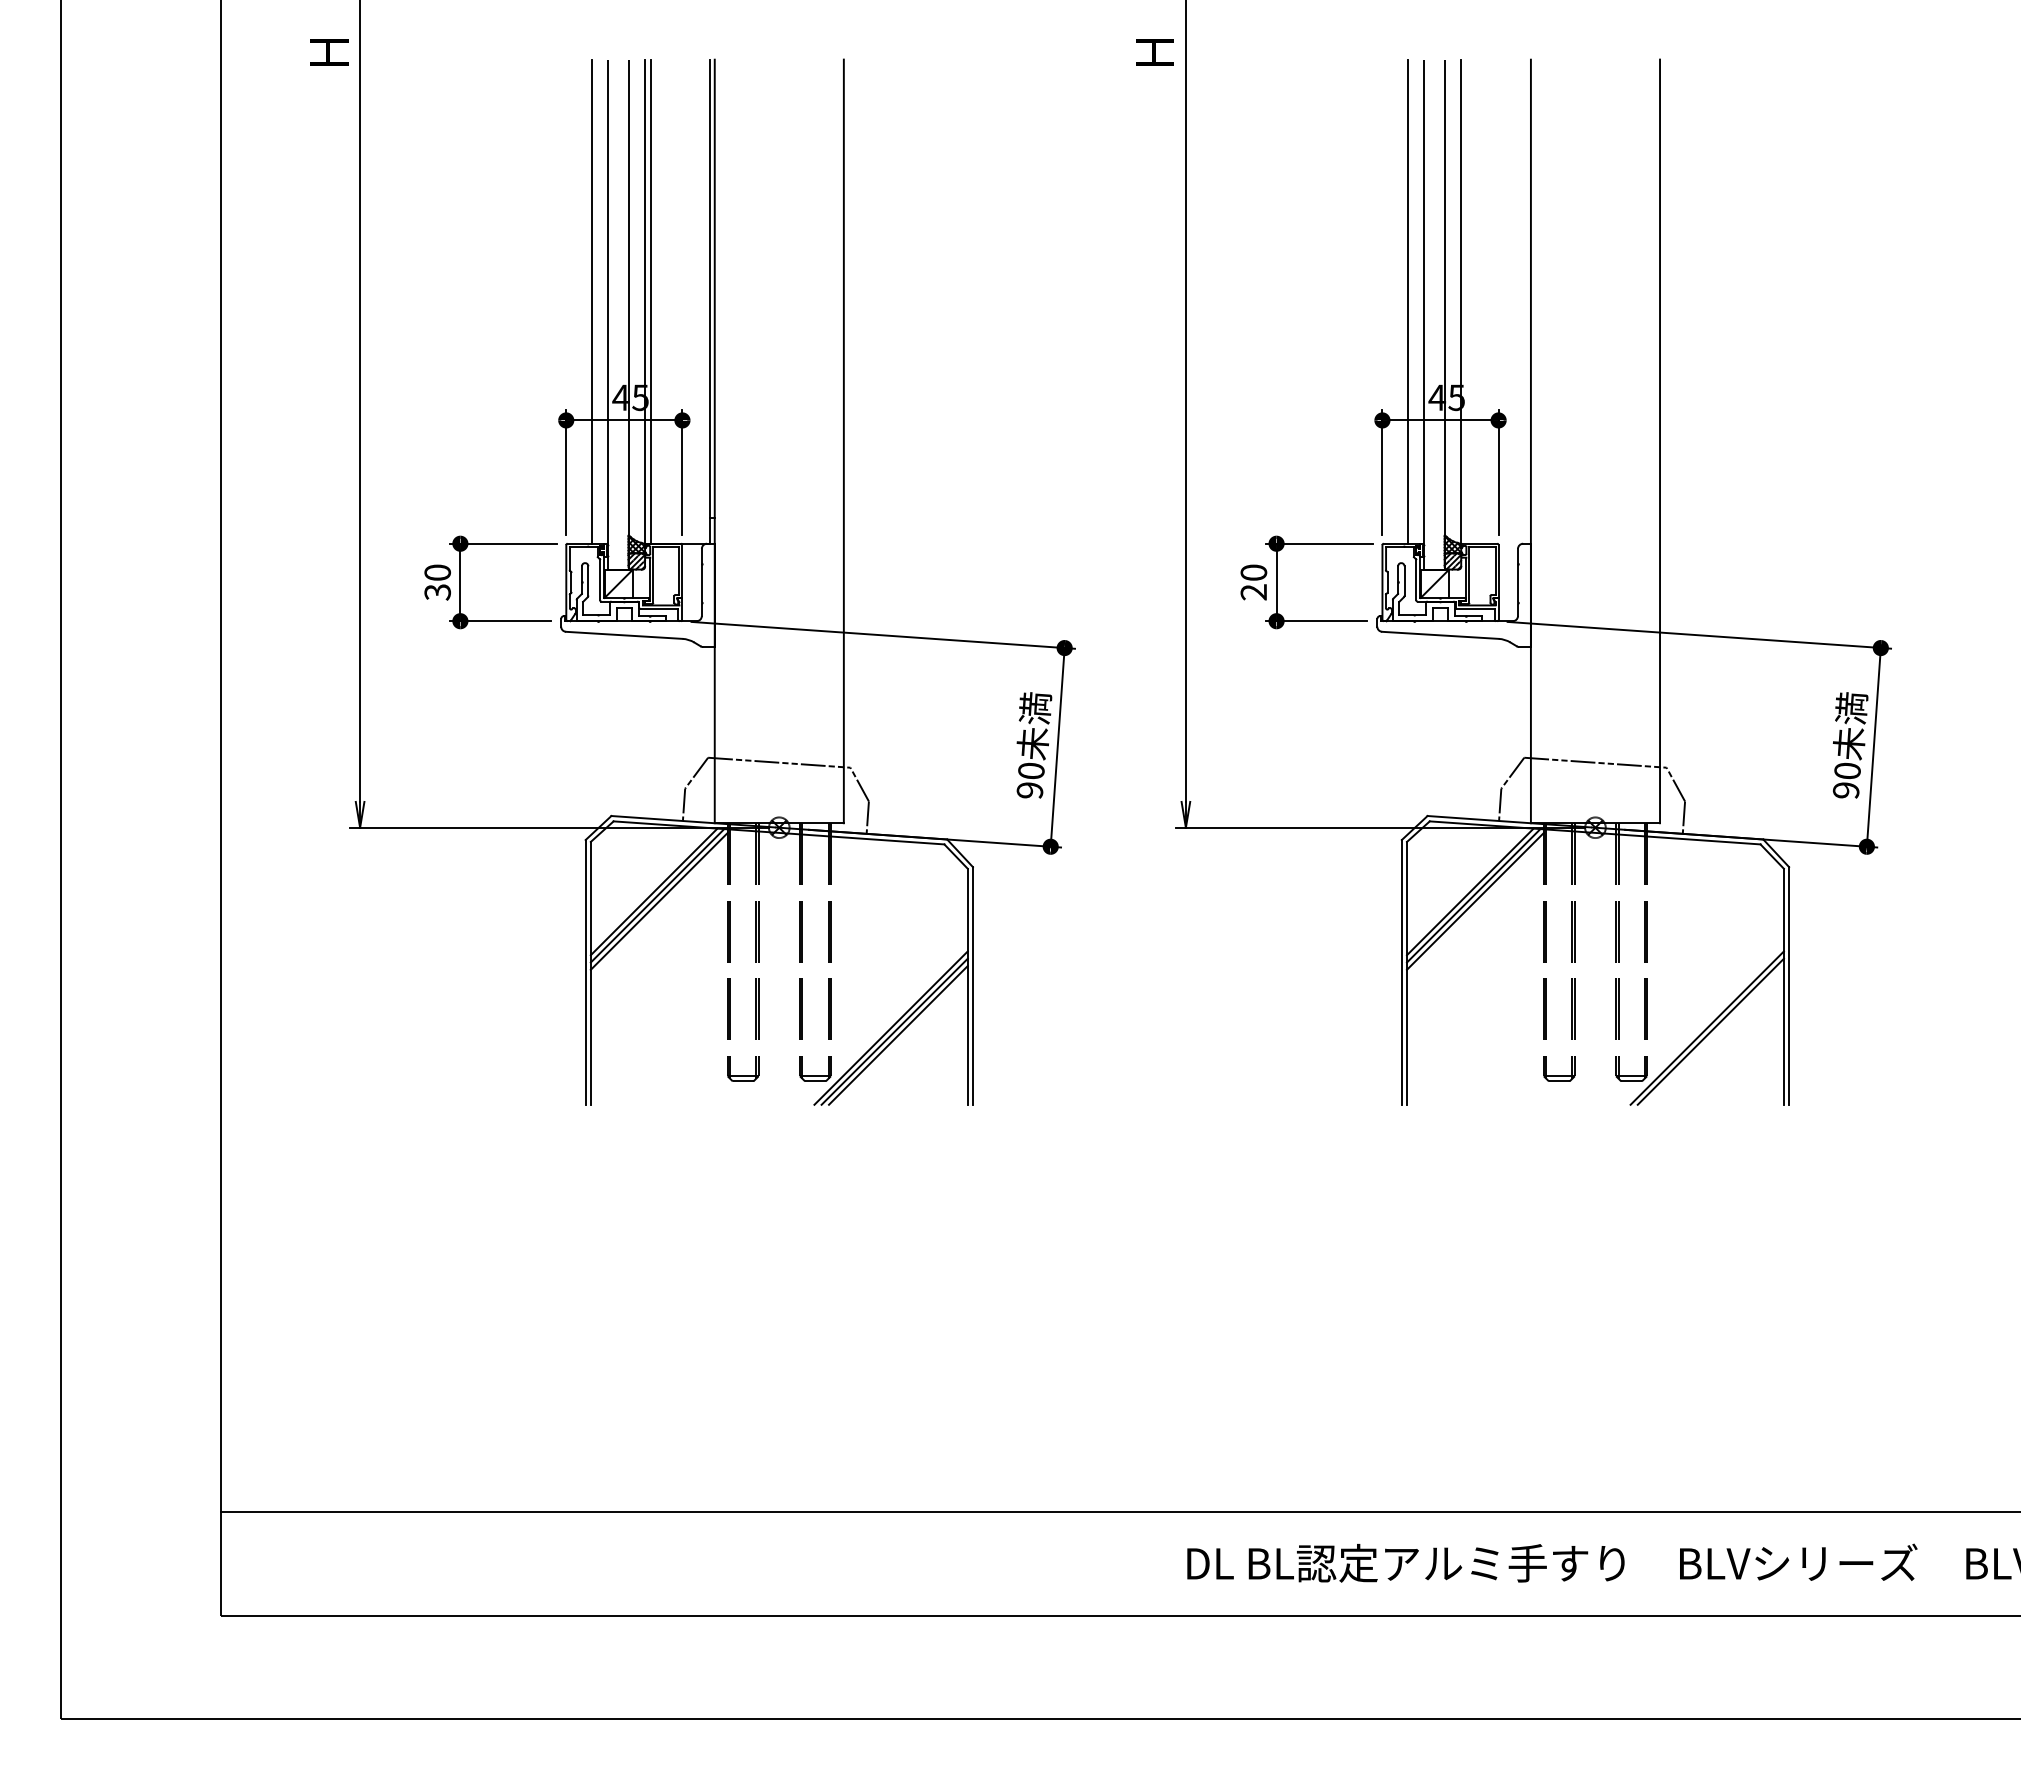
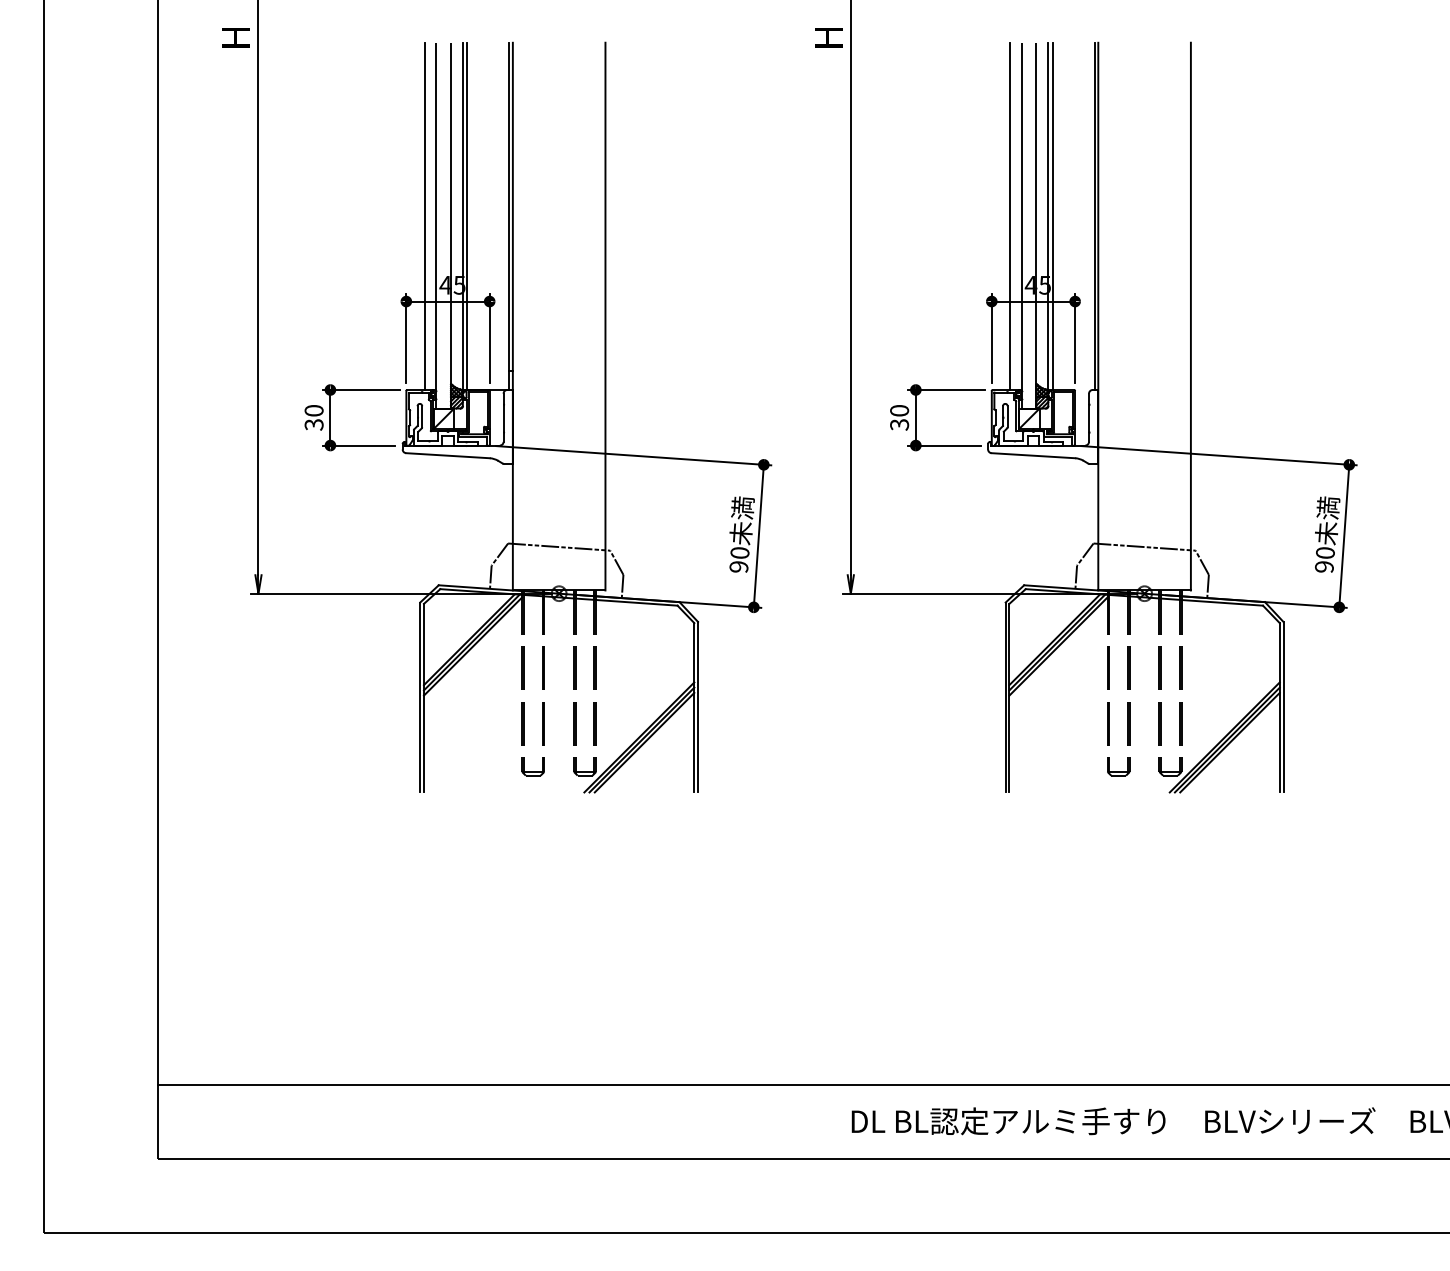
line: (1467, 301) -> (1052, 216), added
line: (1525, 301) -> (1094, 216), added
text: (1254, 592) -> (900, 424), 20 -> 30
line: (1714, 1035) -> (1229, 742), added

